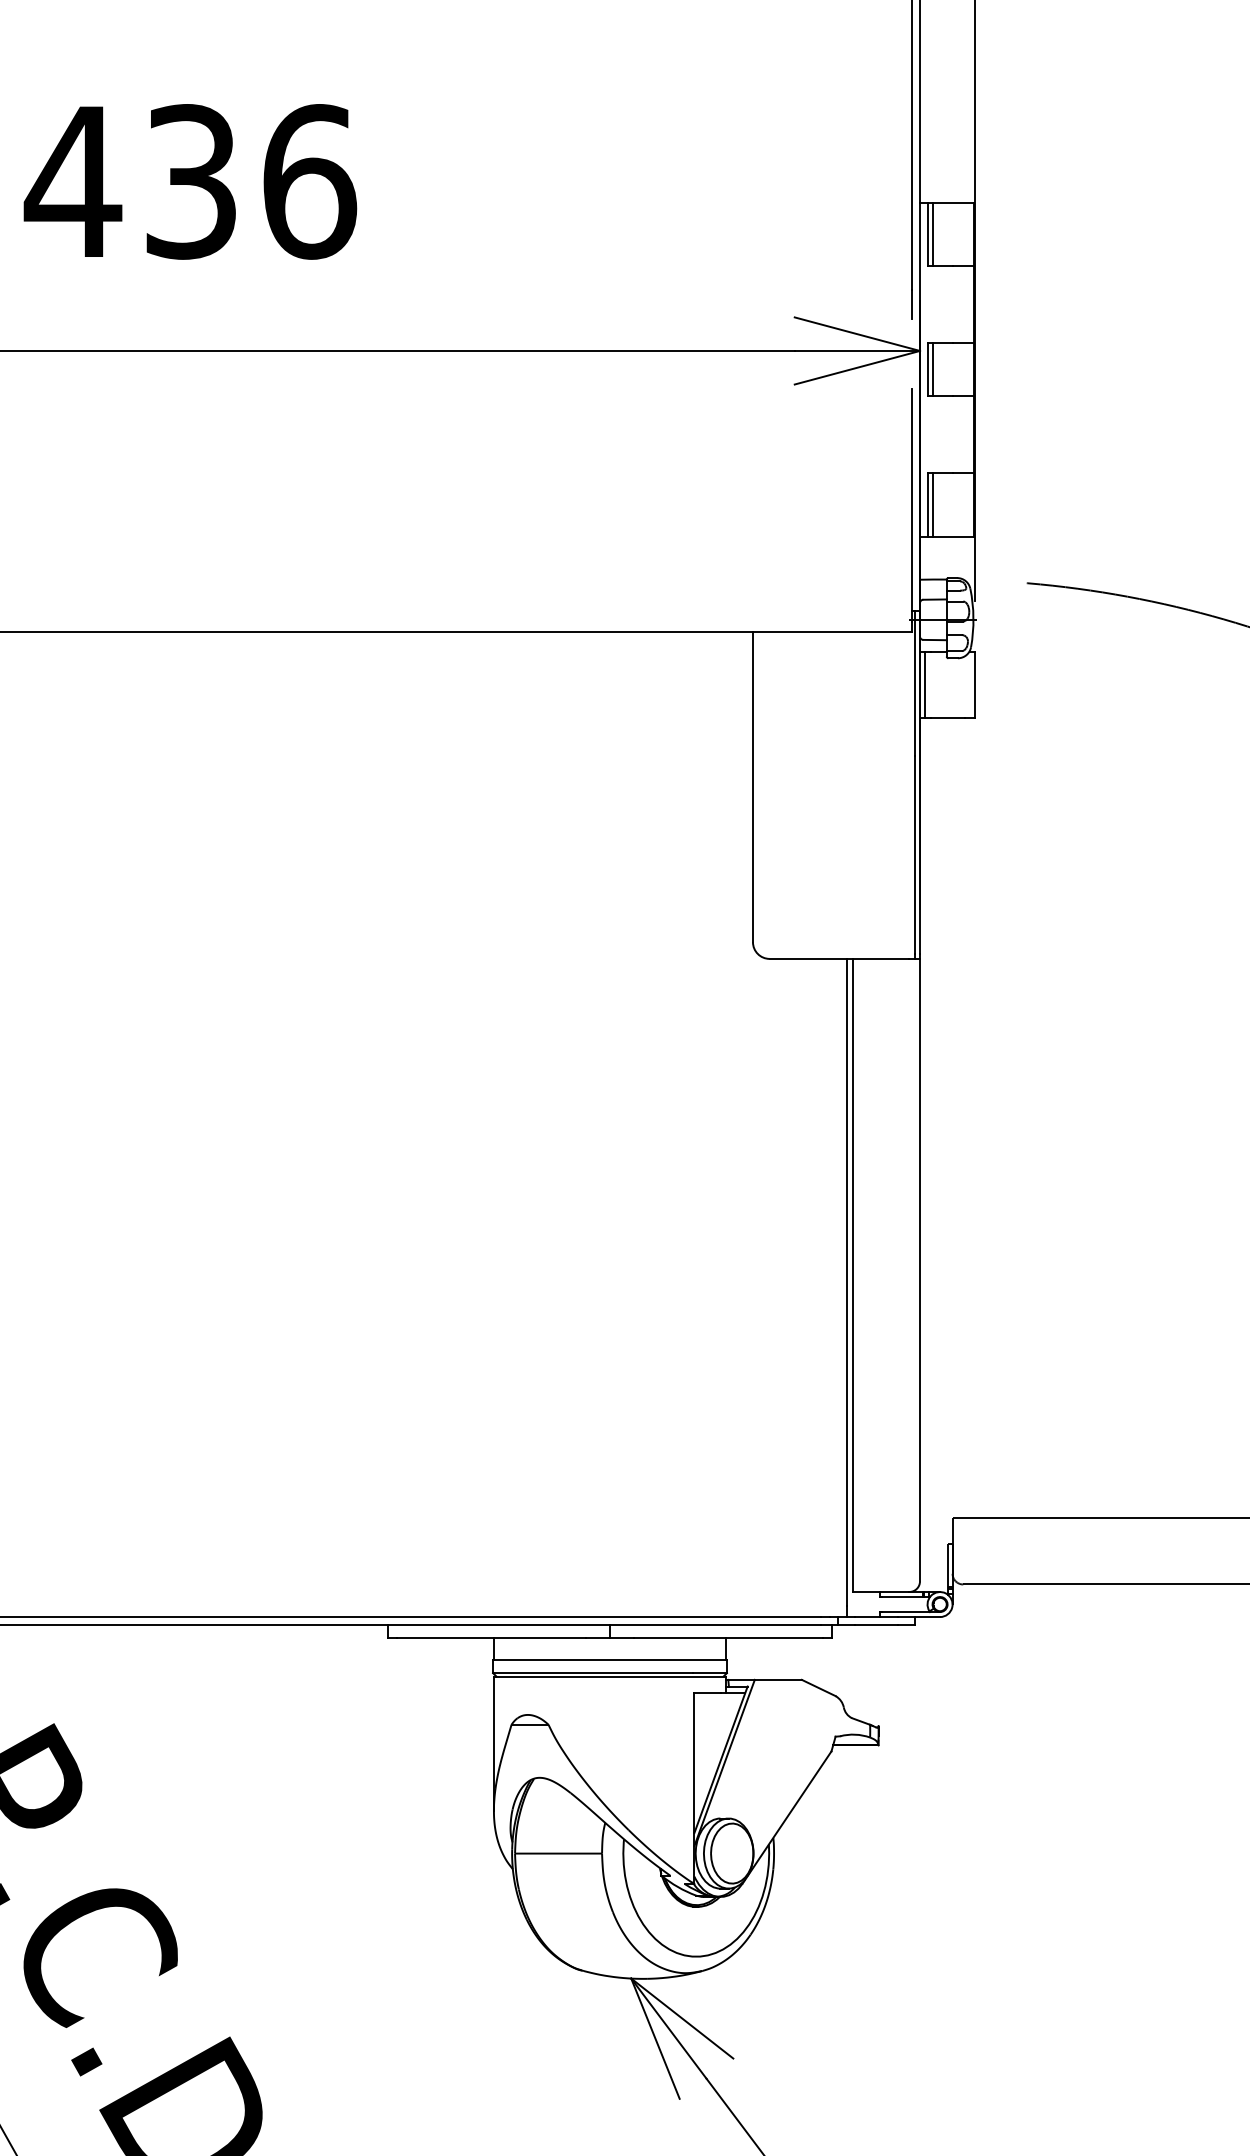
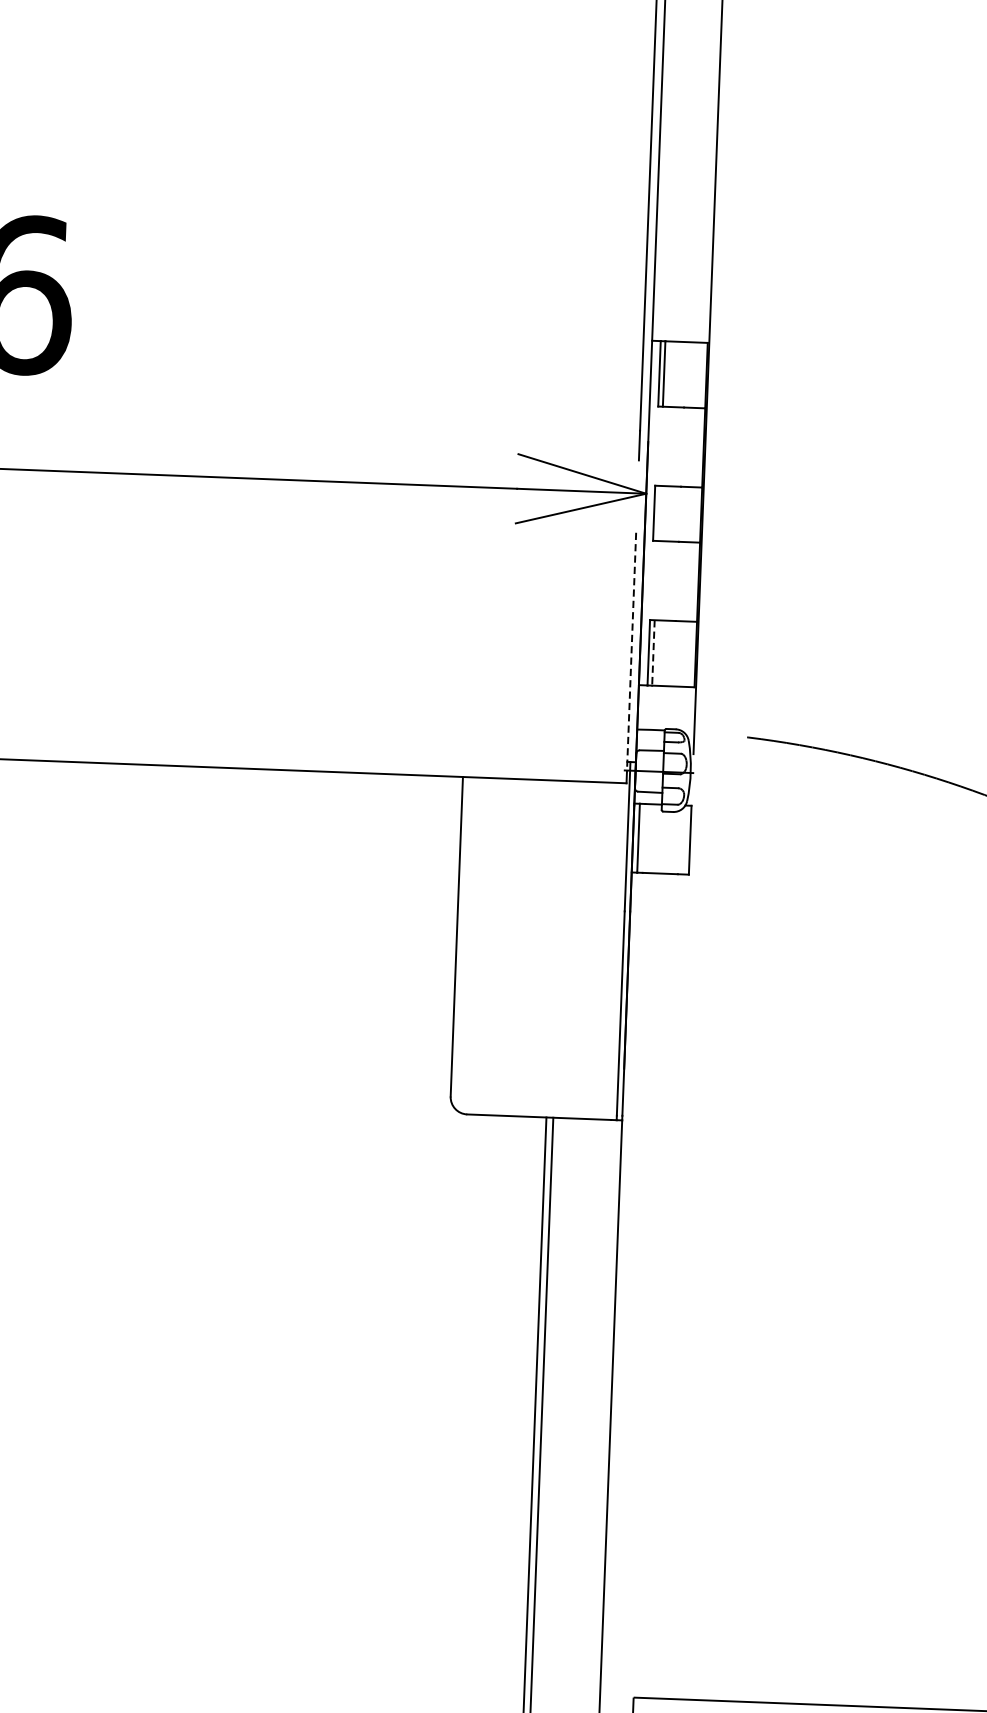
line: (932, 369) -> (658, 513), removed
line: (932, 504) -> (653, 652), solid -> dashed
line: (911, 505) -> (631, 652), solid -> dashed

